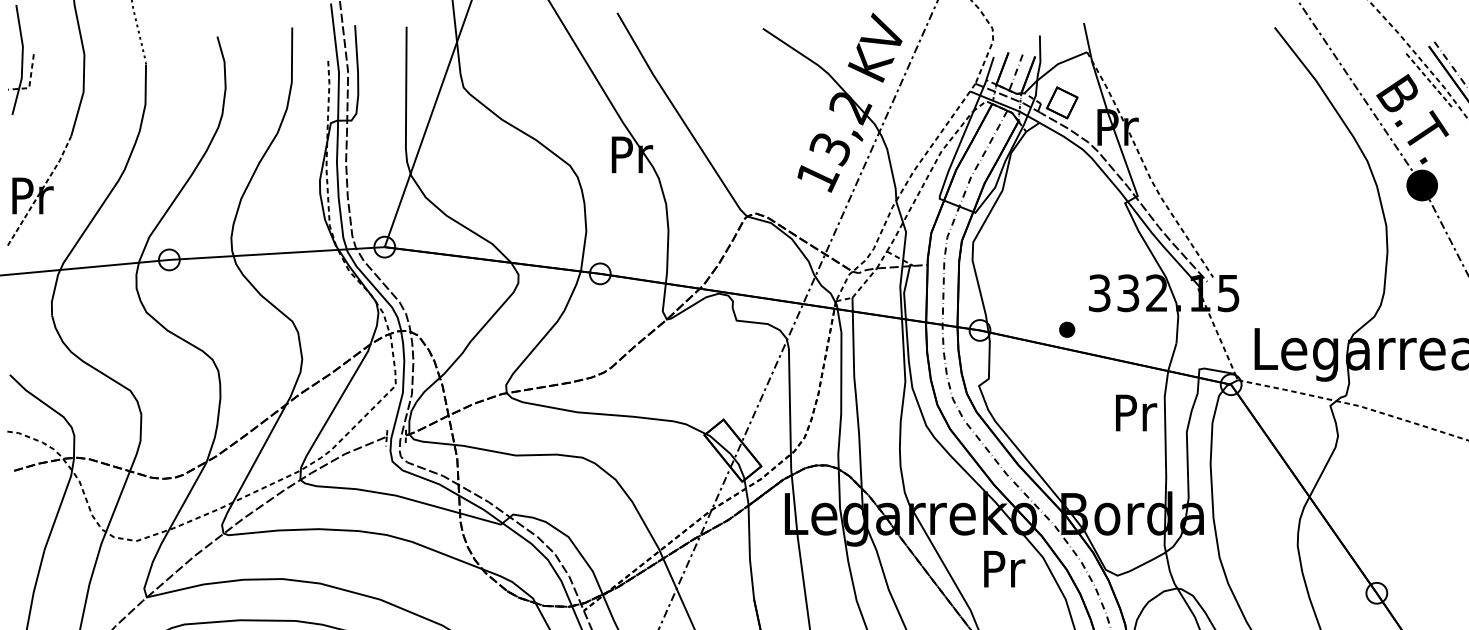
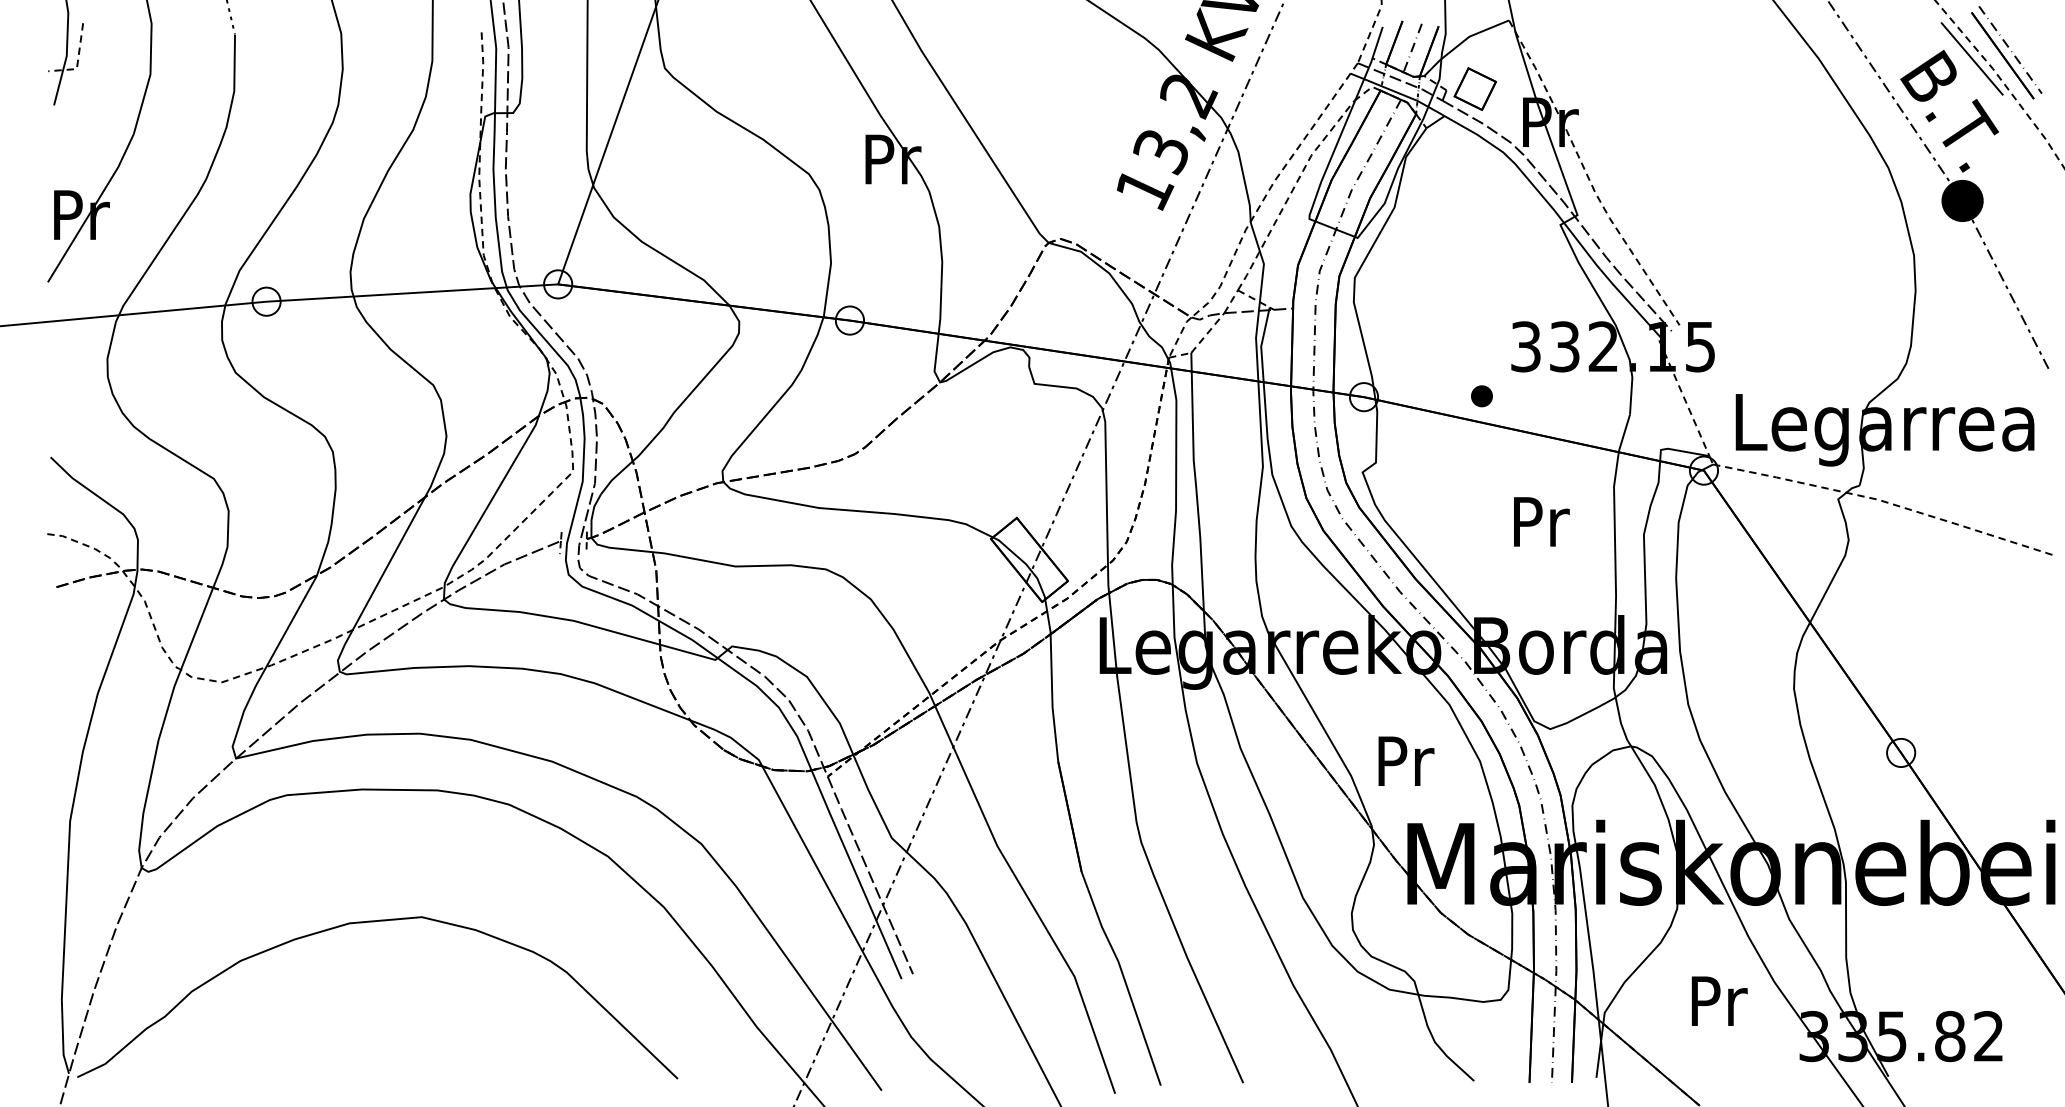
line: (1429, 80) -> (1972, 58), dashed -> solid
line: (41, 191) -> (93, 208), dashed -> solid
text: (1136, 412) -> (1541, 521), moved
text: (1004, 568) -> (1406, 760), moved

